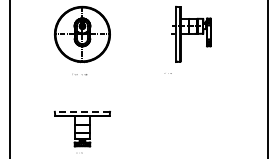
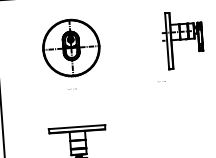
part: (80, 74) -> (72, 89), size x0.62
line: (82, 111) -> (77, 126), dashed -> solid

